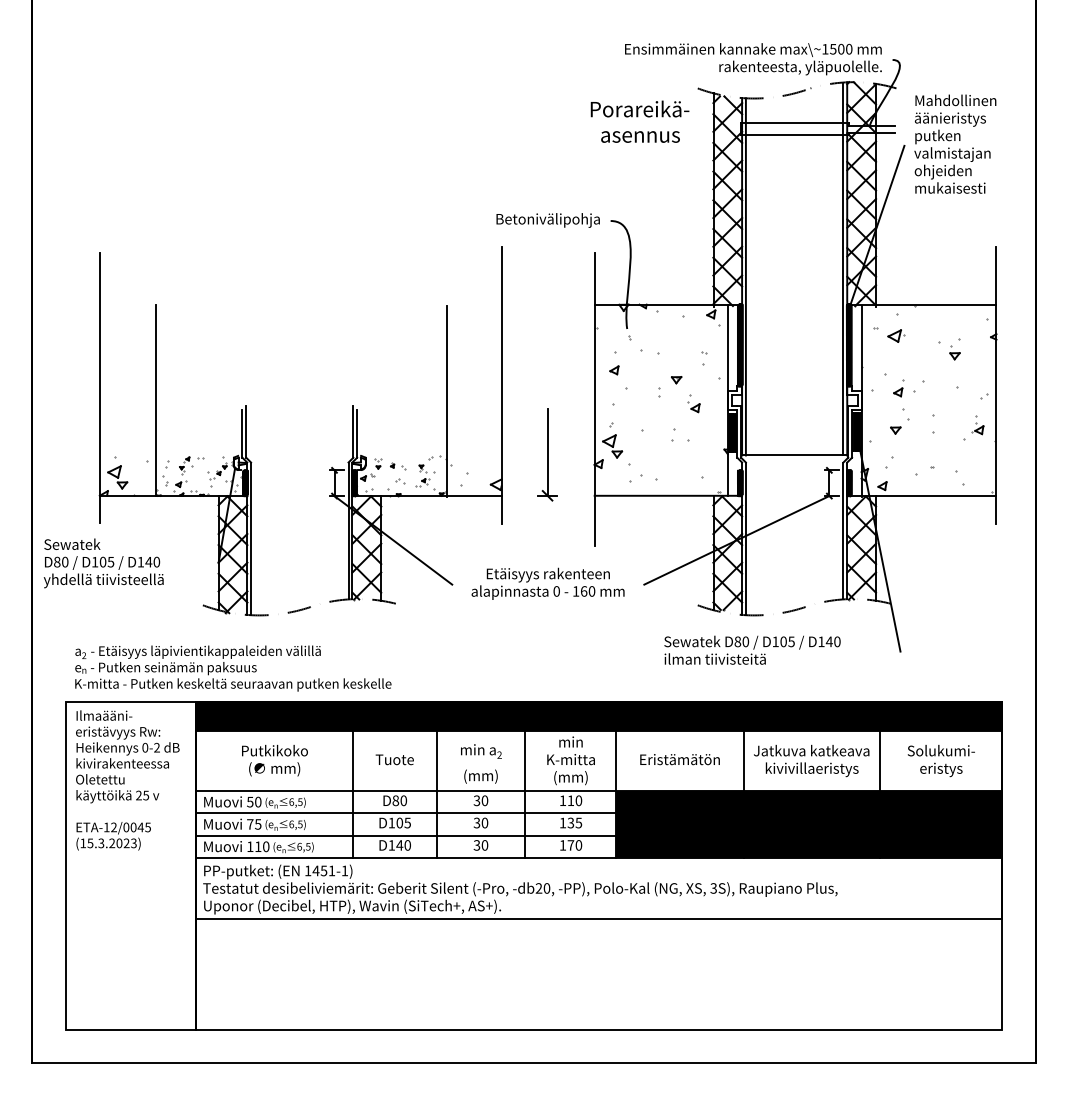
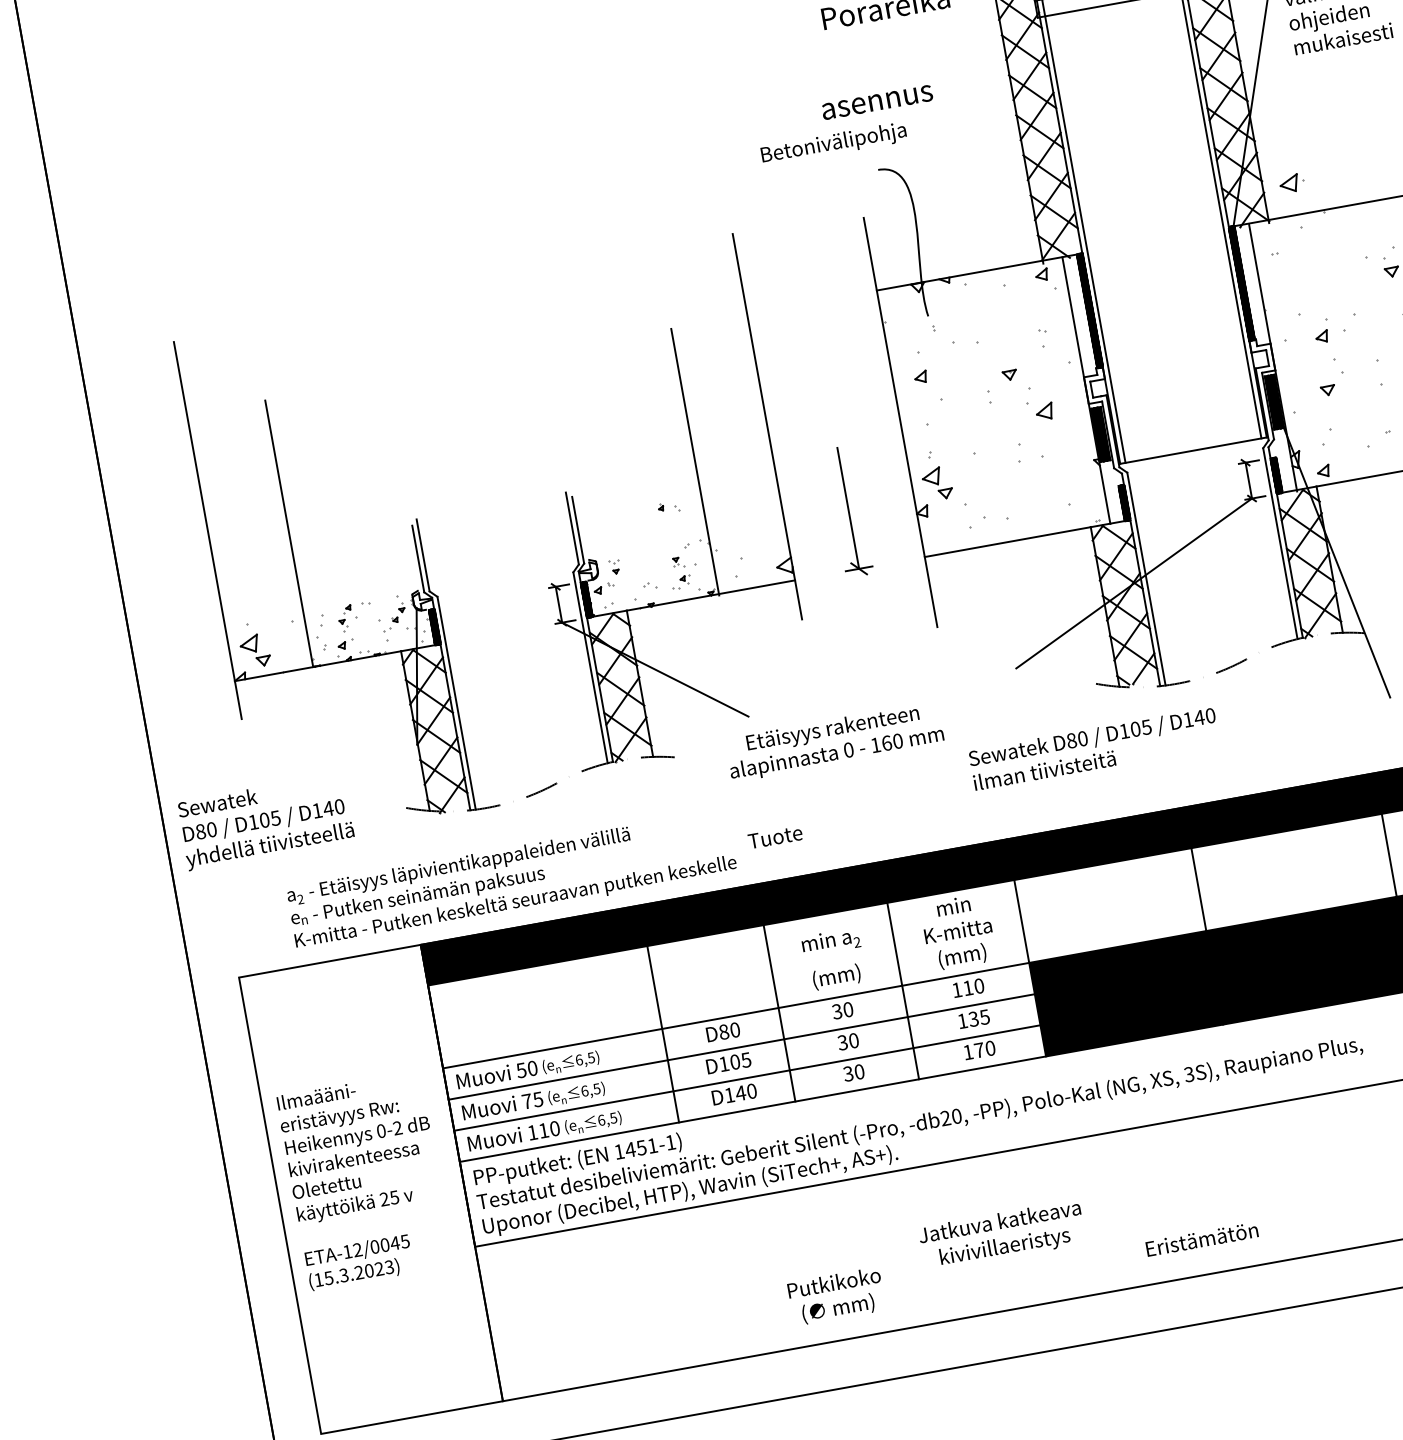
text: (640, 136) -> (877, 101), moved
text: (547, 220) -> (833, 144), moved
part: (896, 335) -> (1291, 182), moved
part: (693, 403) -> (1039, 403), size x1.4
part: (398, 466) -> (669, 507), moved
text: (103, 563) -> (265, 822), moved
text: (547, 583) -> (833, 741), moved
text: (752, 649) -> (1094, 747), moved
text: (233, 668) -> (512, 879), moved
text: (394, 759) -> (774, 836), moved
text: (679, 759) -> (1201, 1239), moved
text: (274, 760) -> (835, 1296), moved
text: (811, 760) -> (1001, 1234), moved
text: (127, 780) -> (364, 1181), moved

